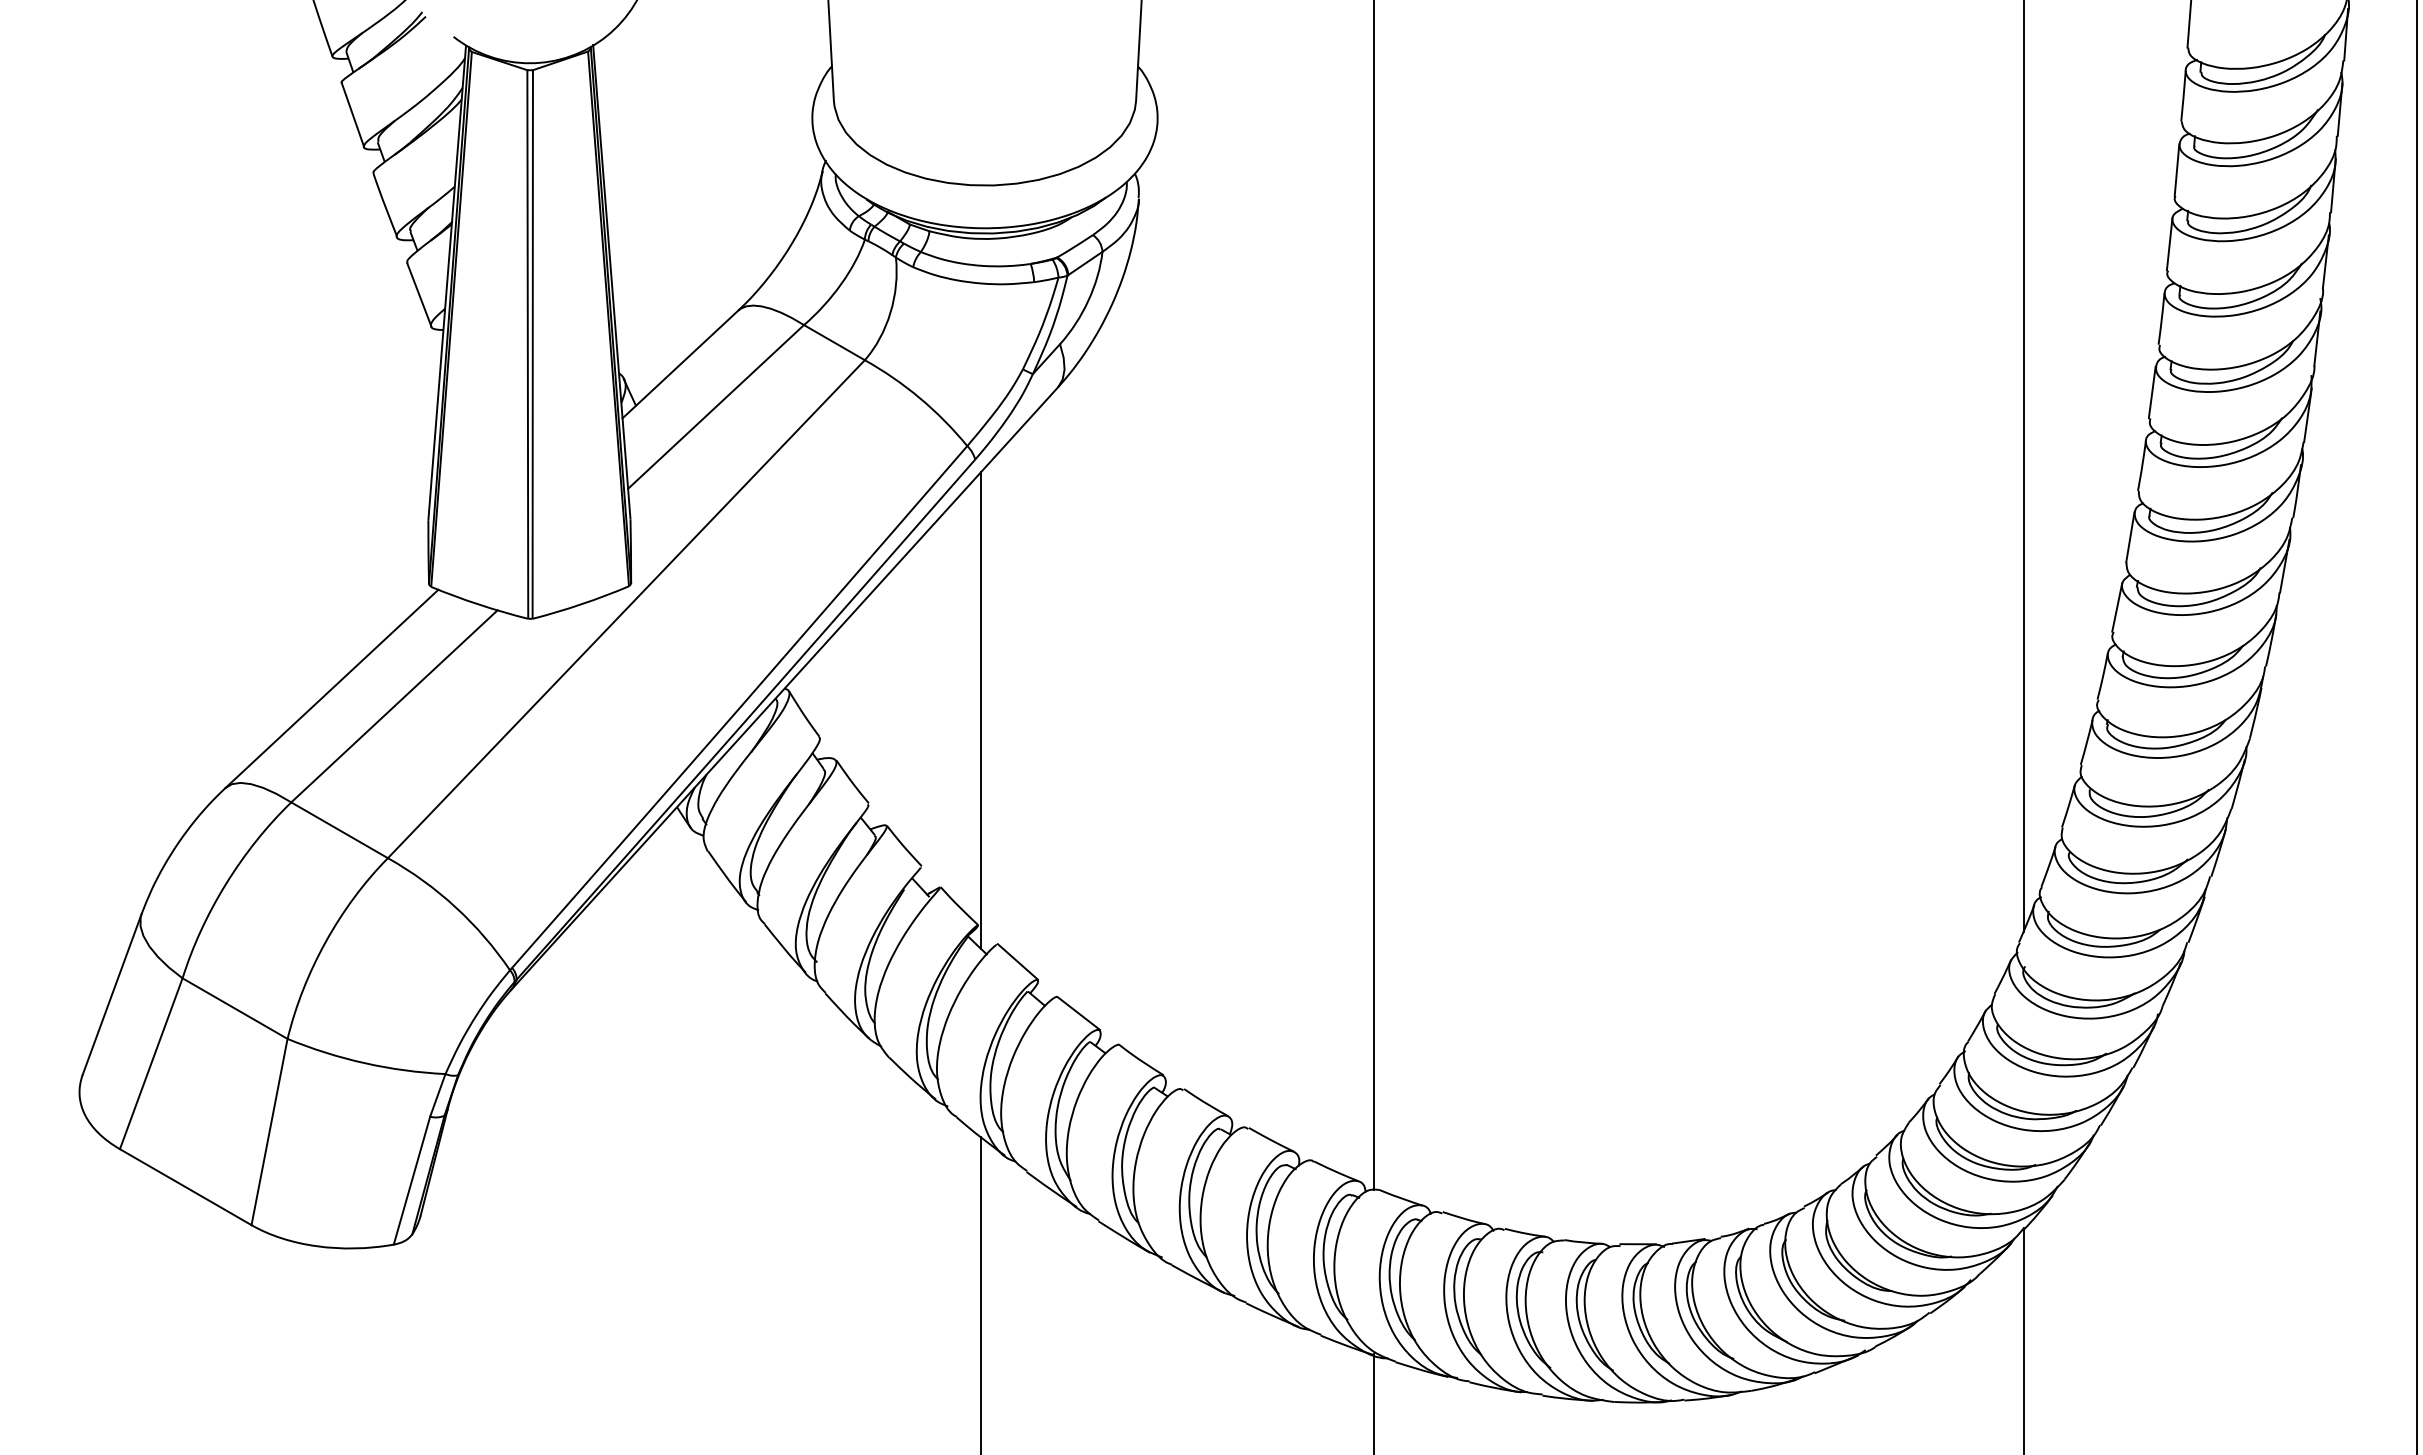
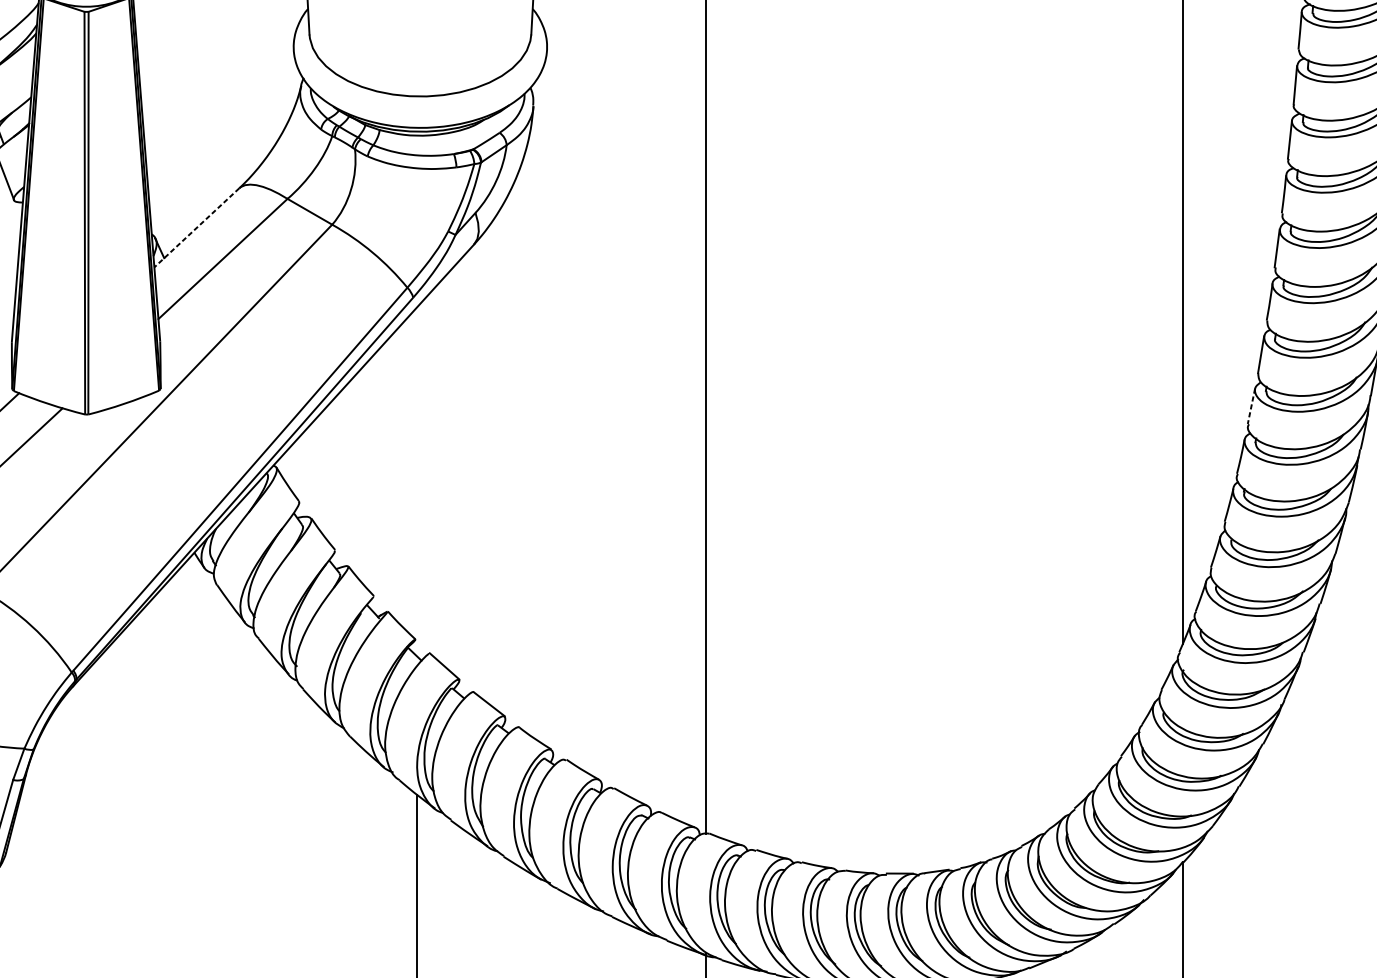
line: (680, 364) -> (196, 227), solid -> dashed
line: (2117, 607) -> (1251, 406), solid -> dashed
line: (980, 710) -> (417, 481), removed

